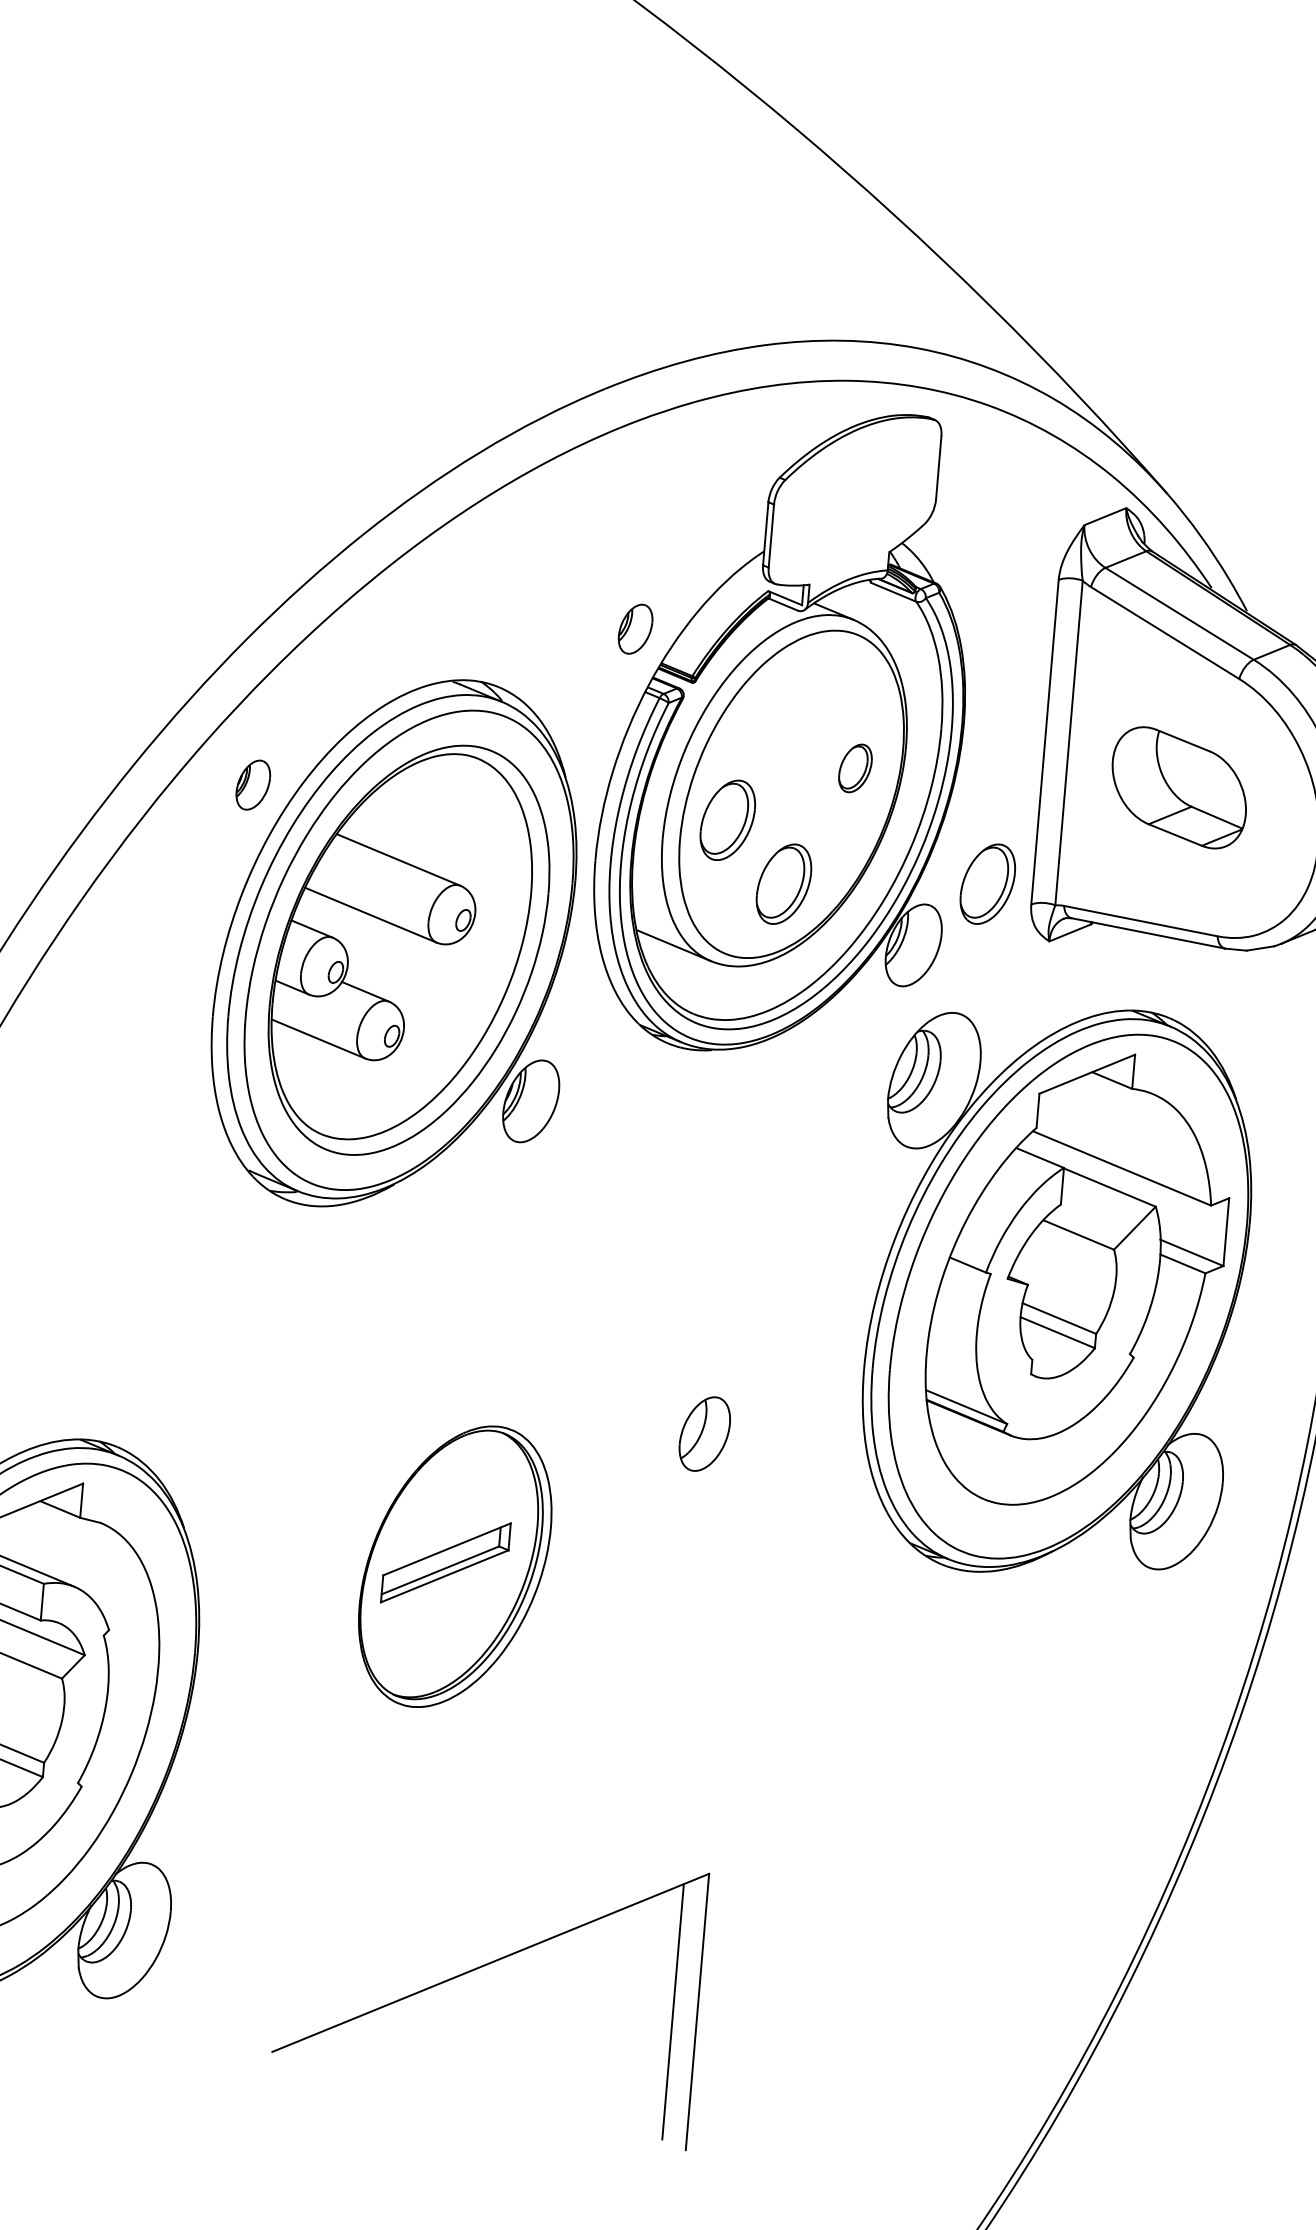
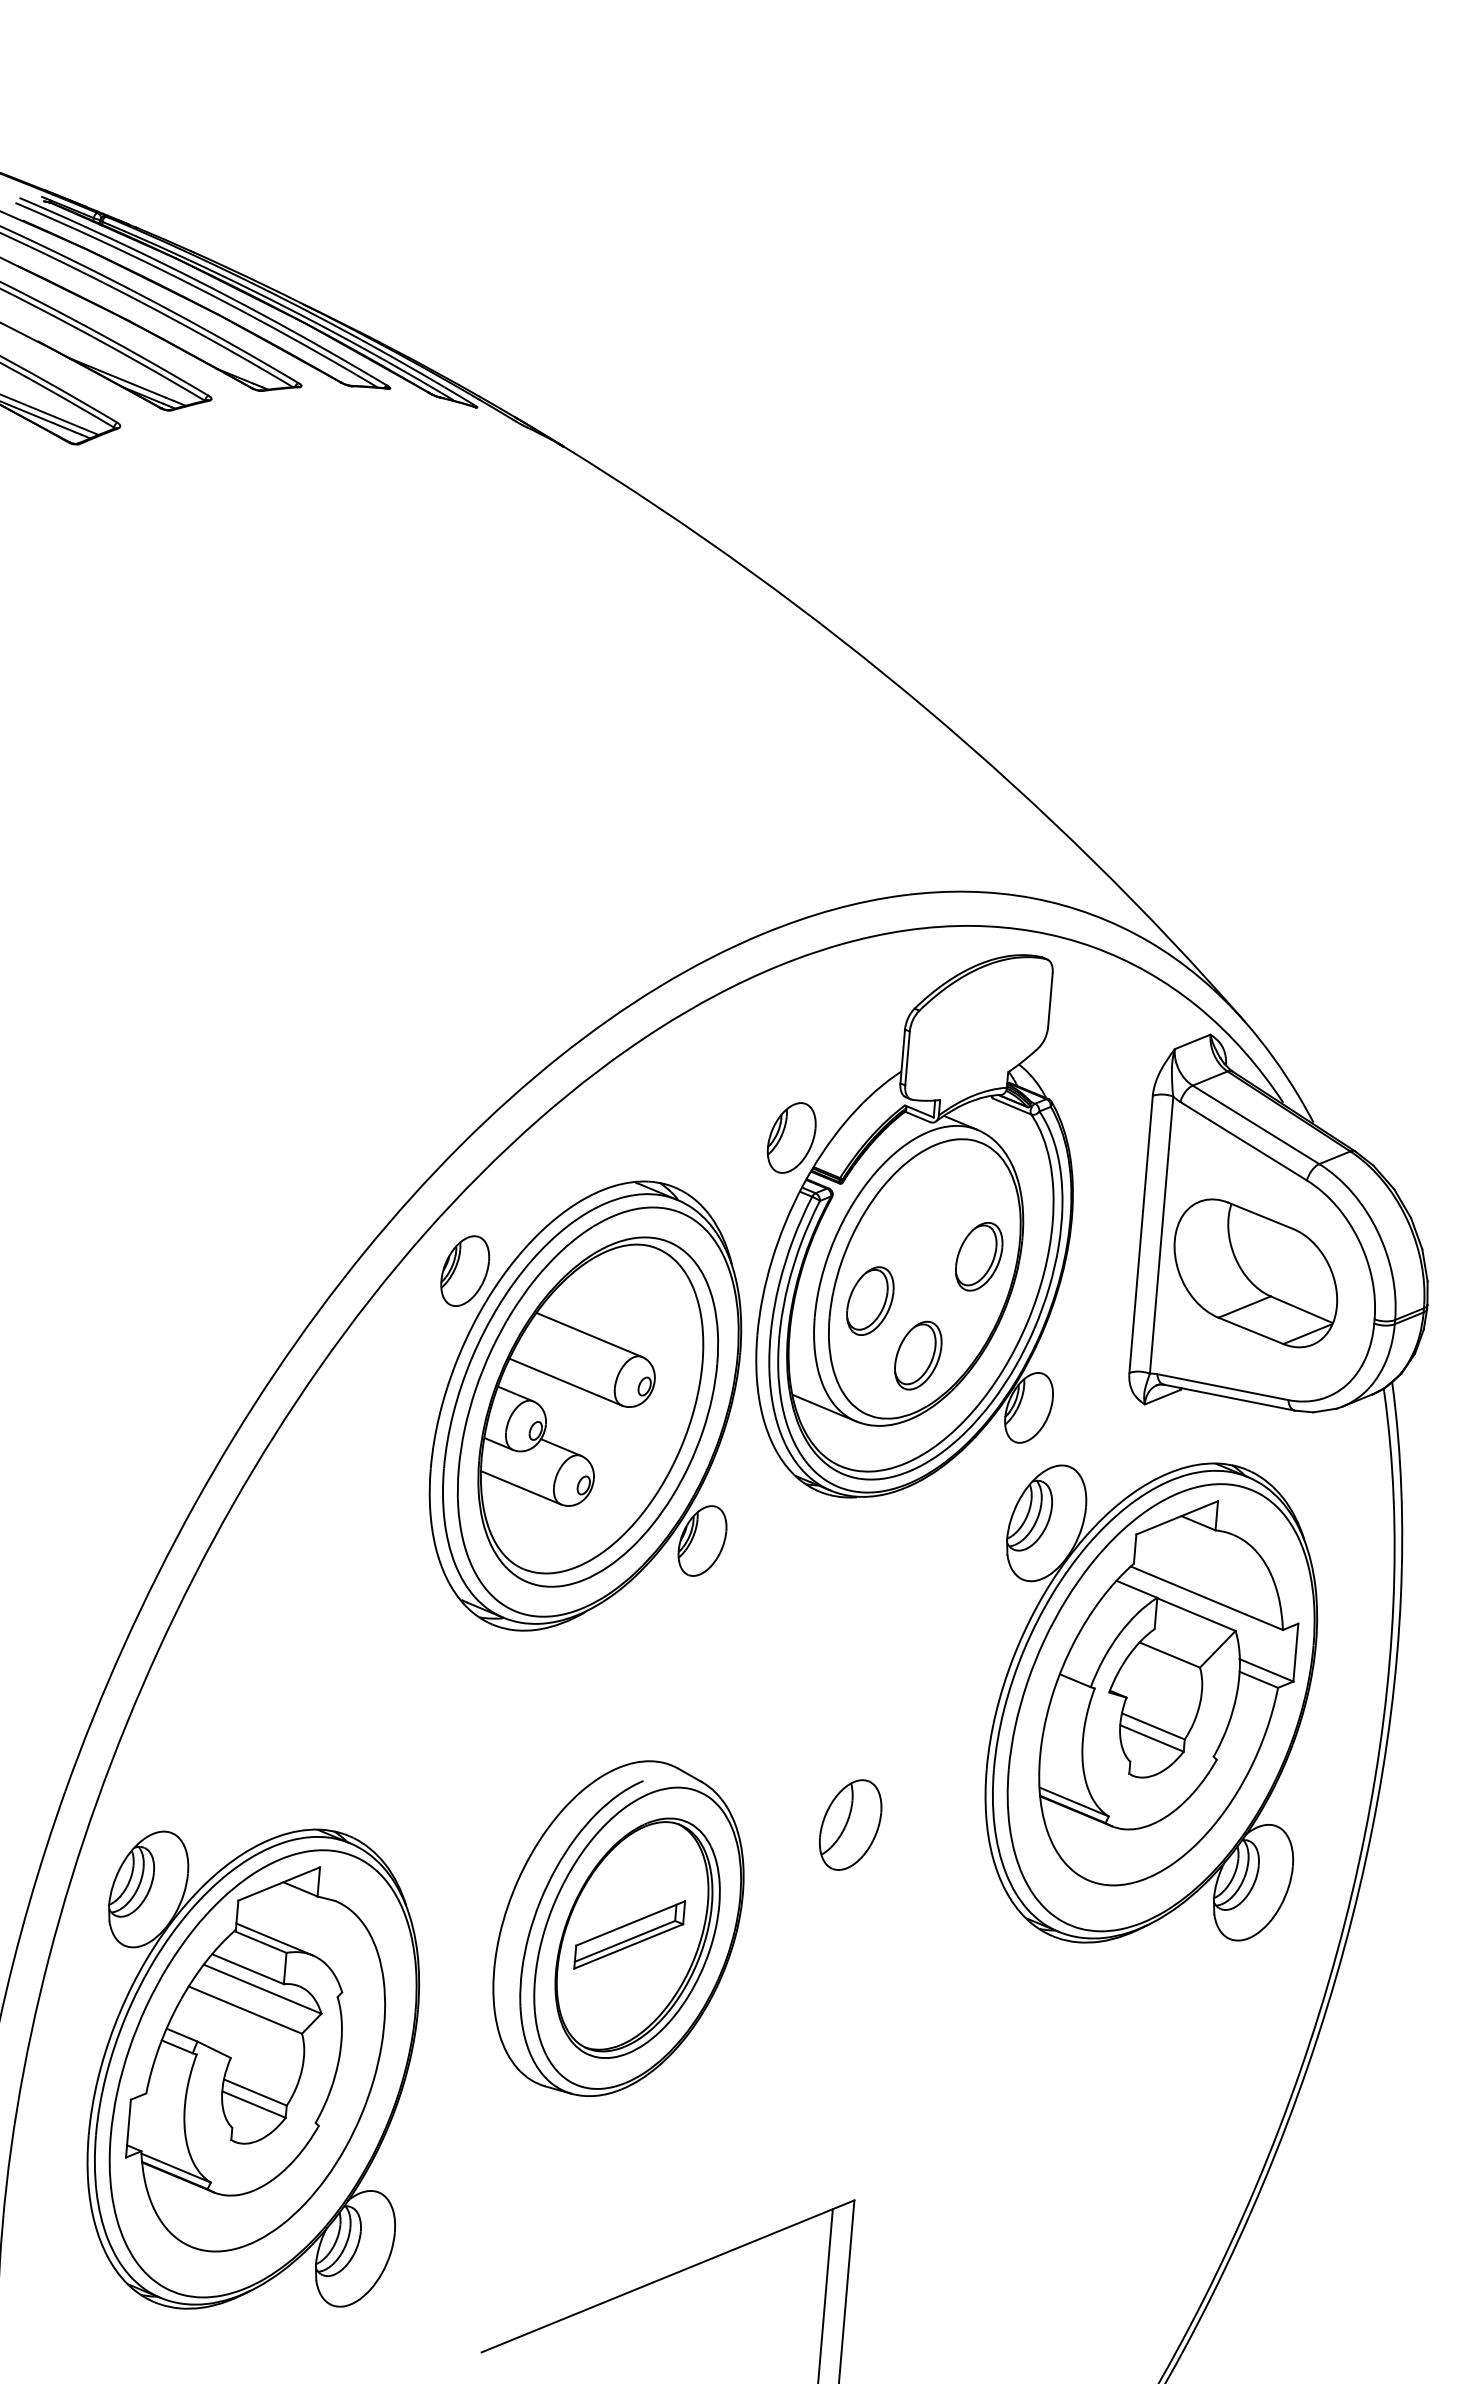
part: (635, 628) -> (791, 1137), size x1.67
part: (855, 768) -> (979, 1256), size x1.67
part: (253, 784) -> (465, 1270), size x1.67
part: (1179, 787) -> (1255, 1273), size x1.43
part: (988, 884) -> (1092, 1355), removed
part: (704, 1433) -> (850, 1824), size x1.43
part: (432, 1555) -> (618, 1928), added

